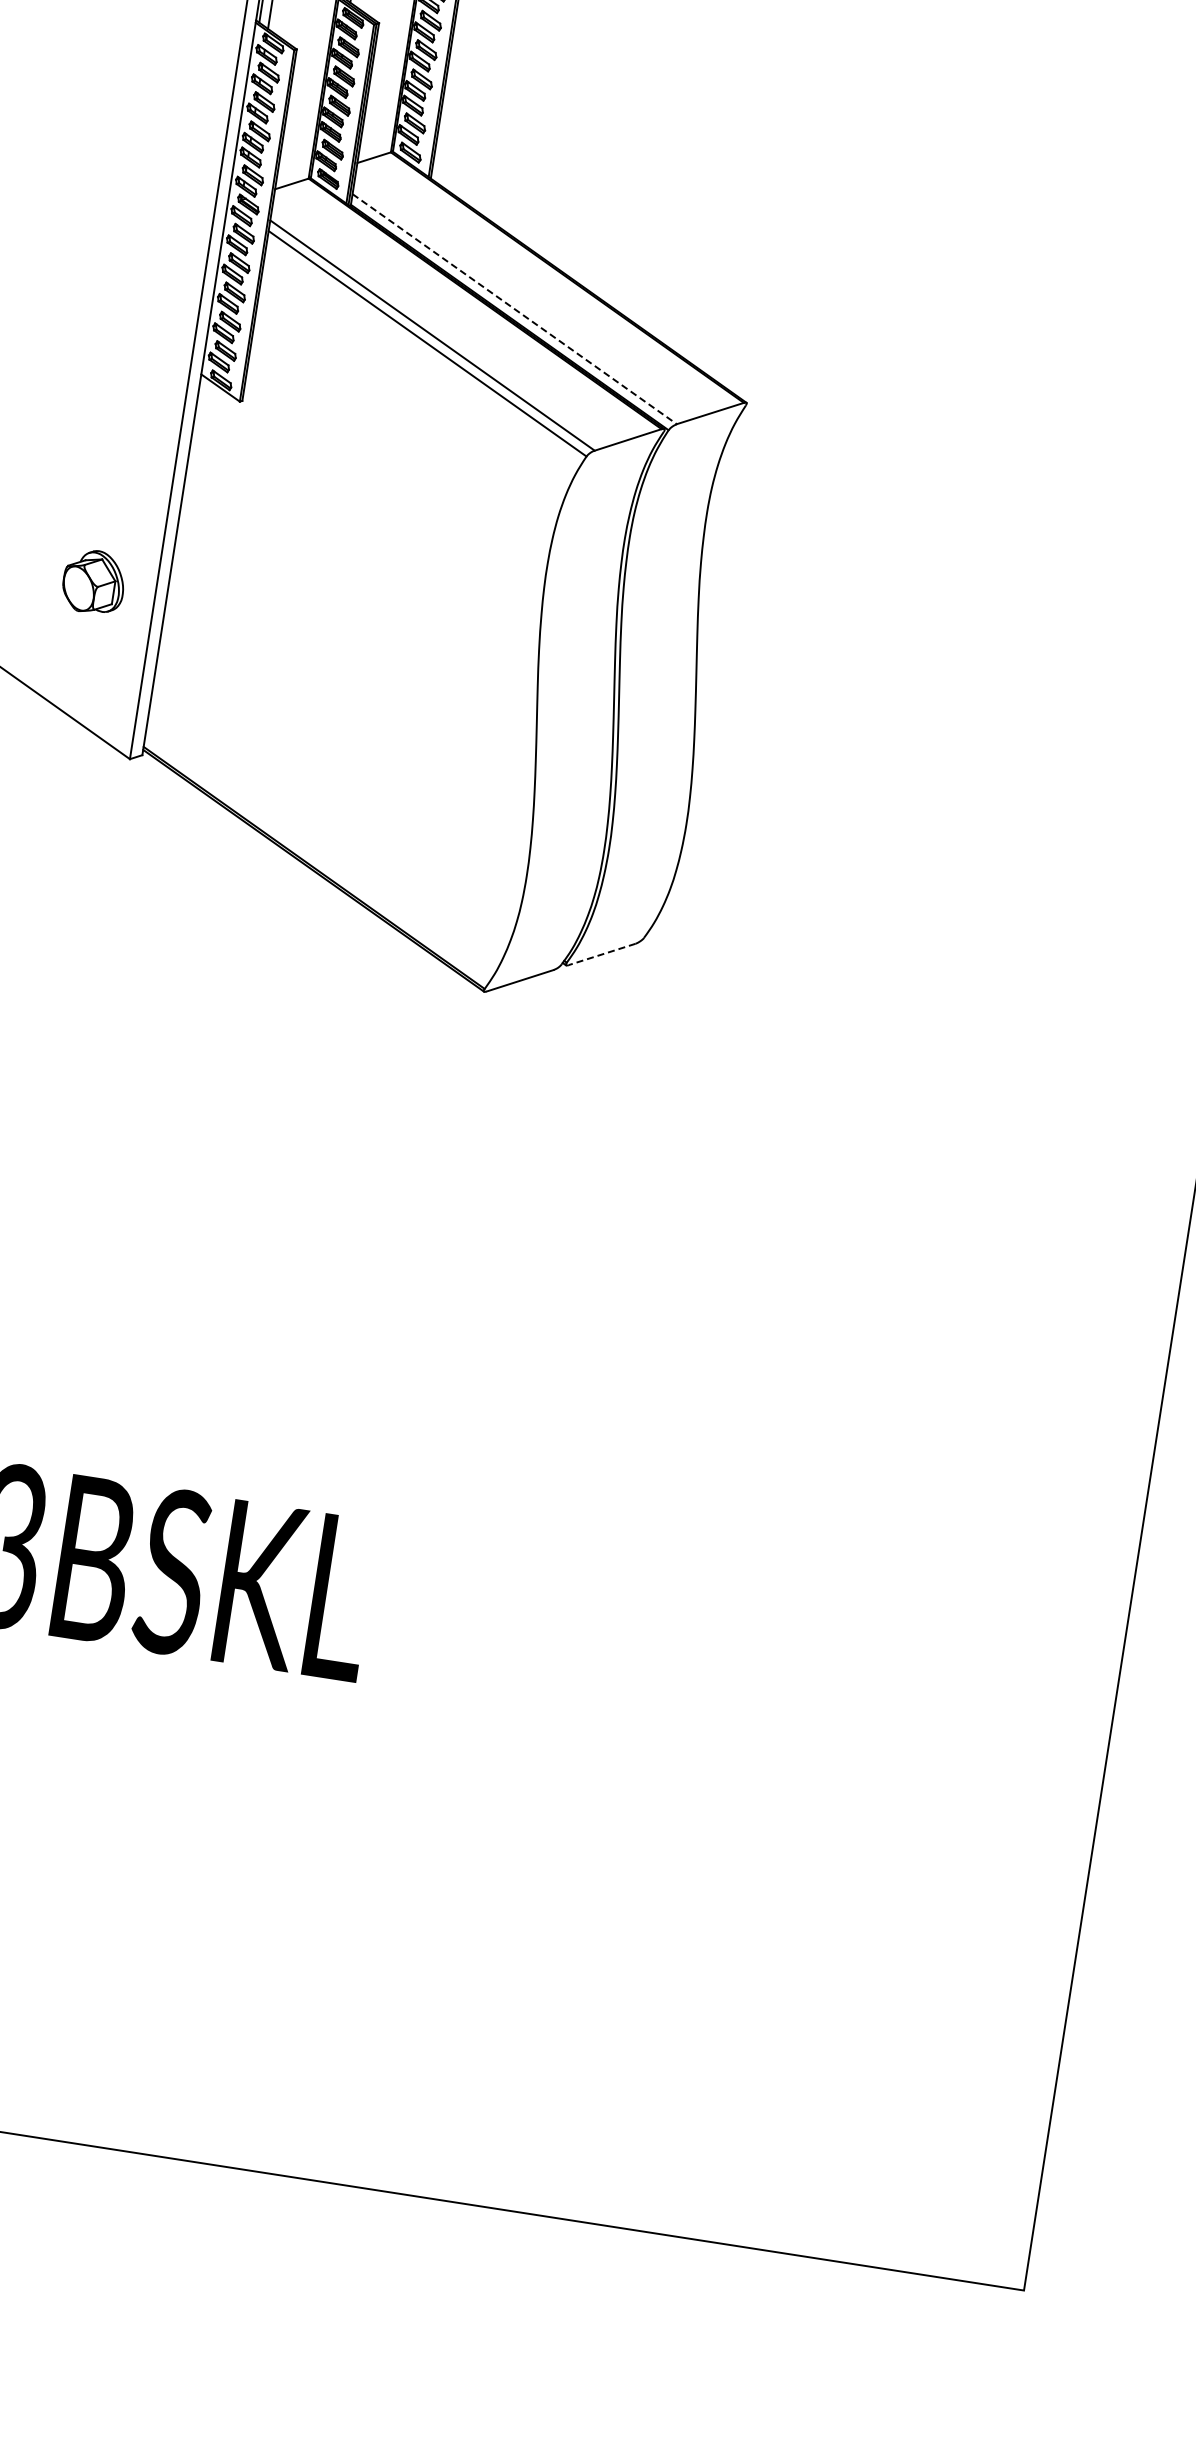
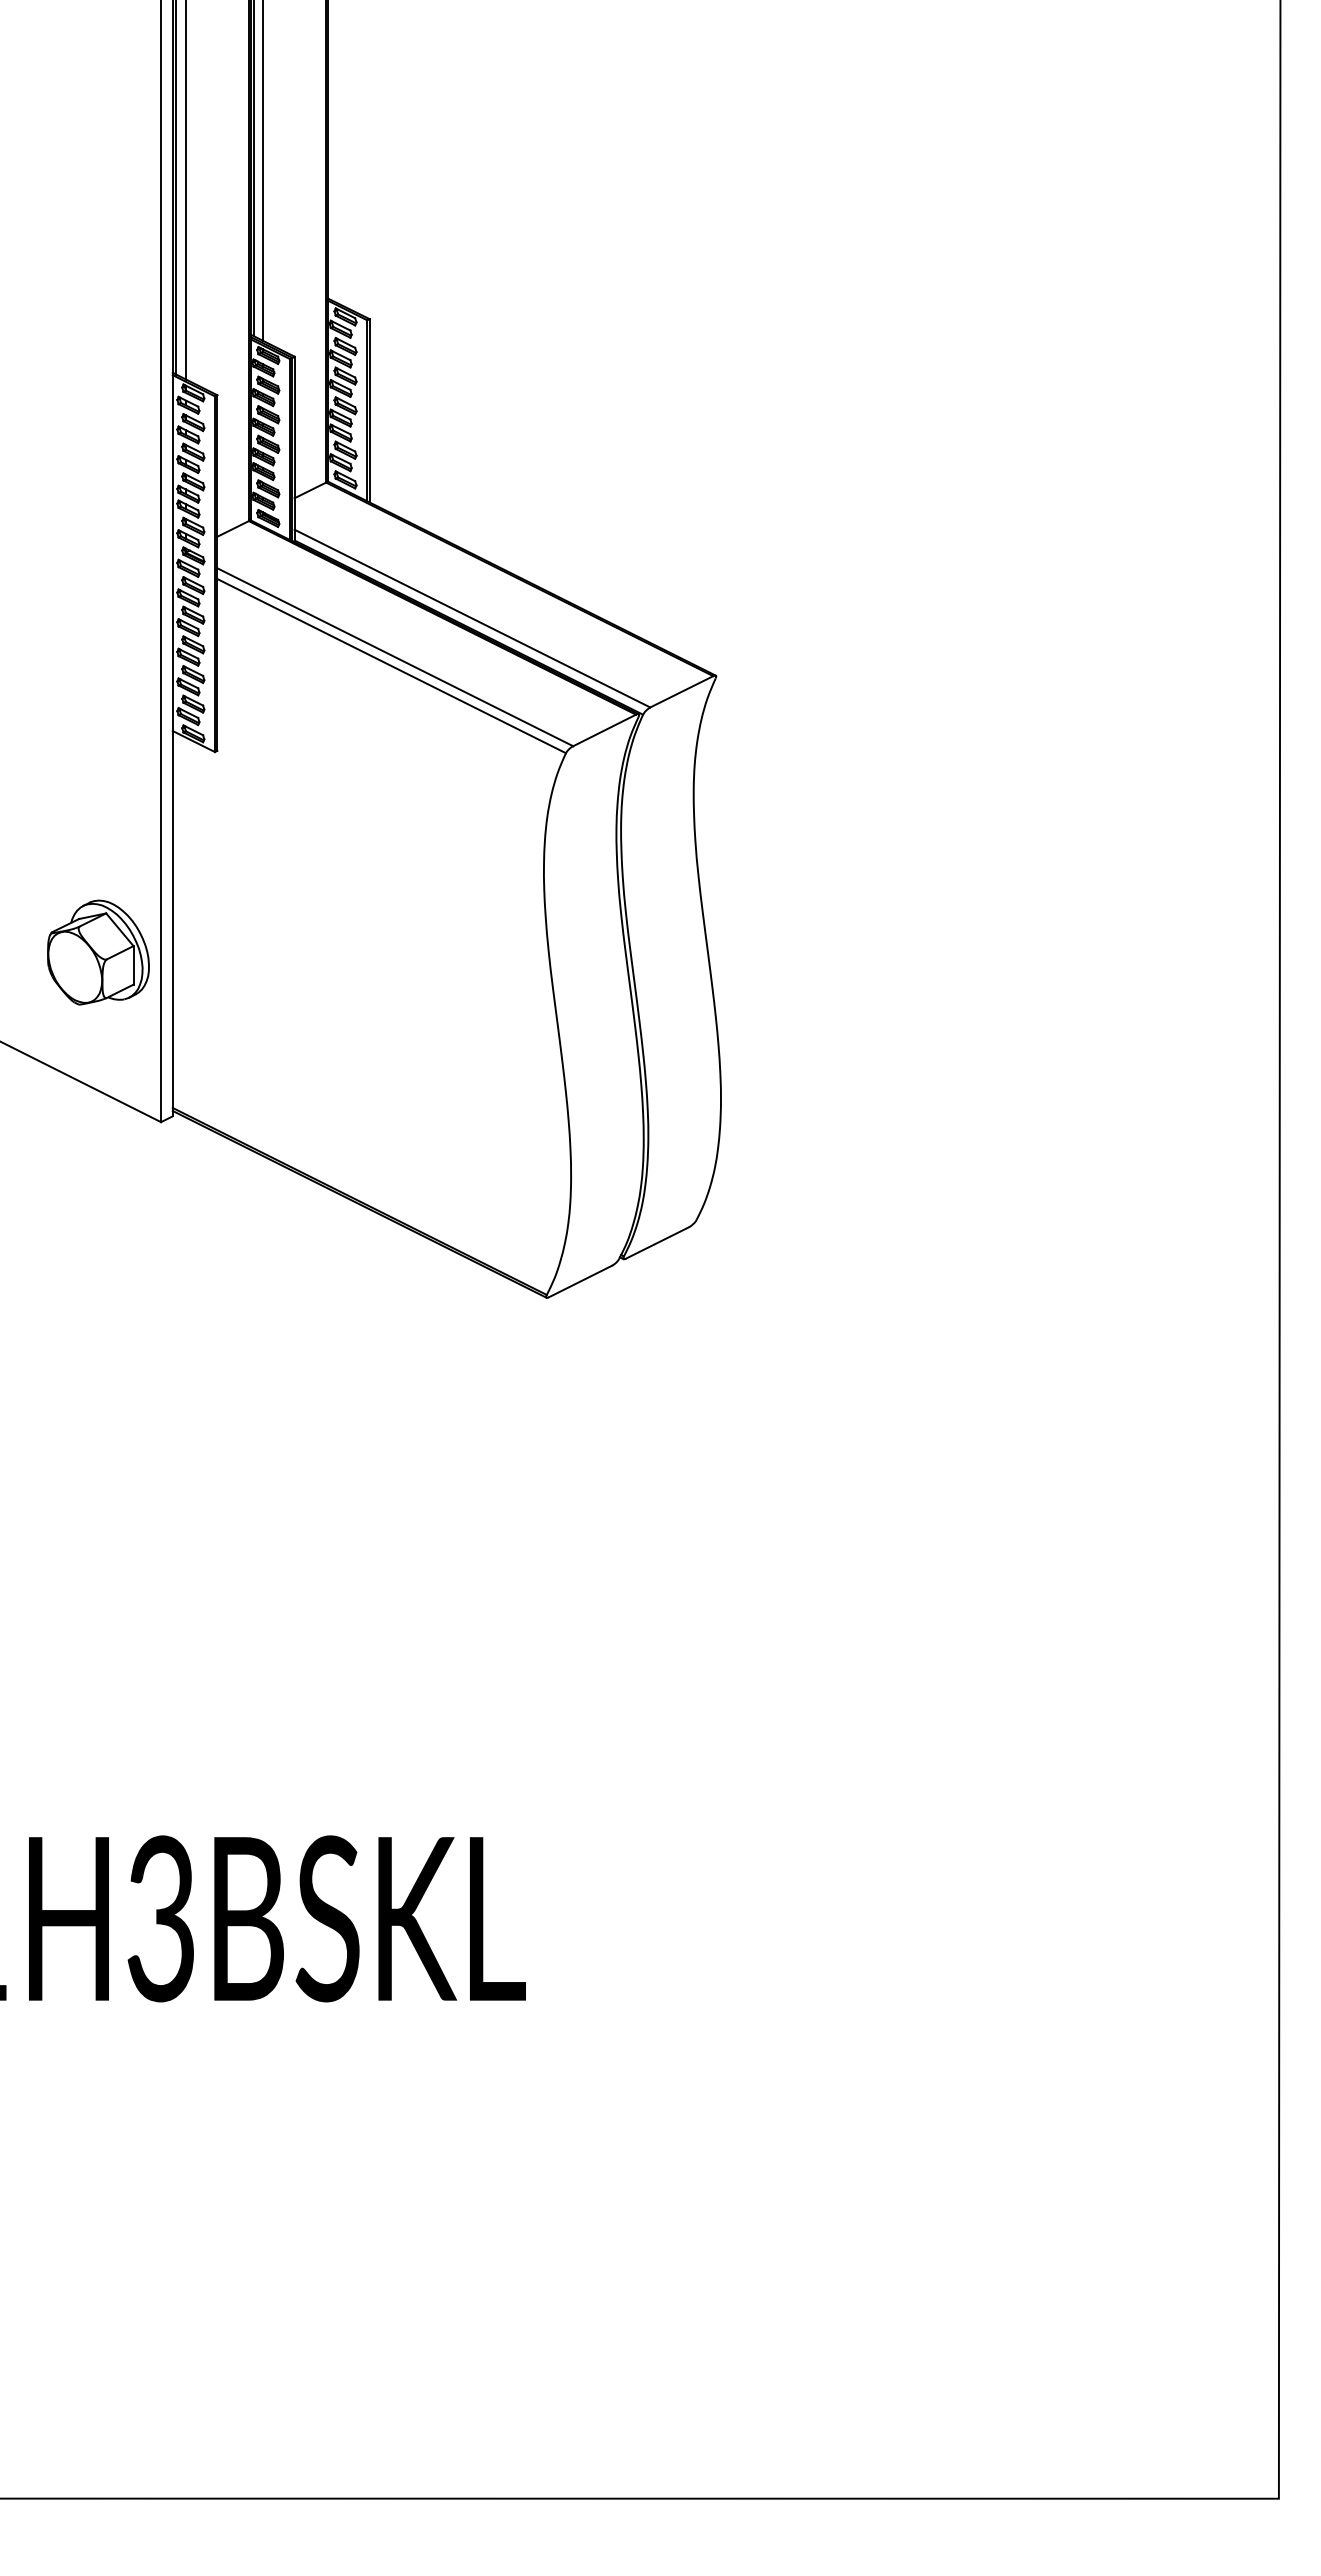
line: (514, 309) -> (472, 618), dashed -> solid
part: (94, 581) -> (98, 952), size x1.67
line: (601, 955) -> (657, 1243), dashed -> solid

